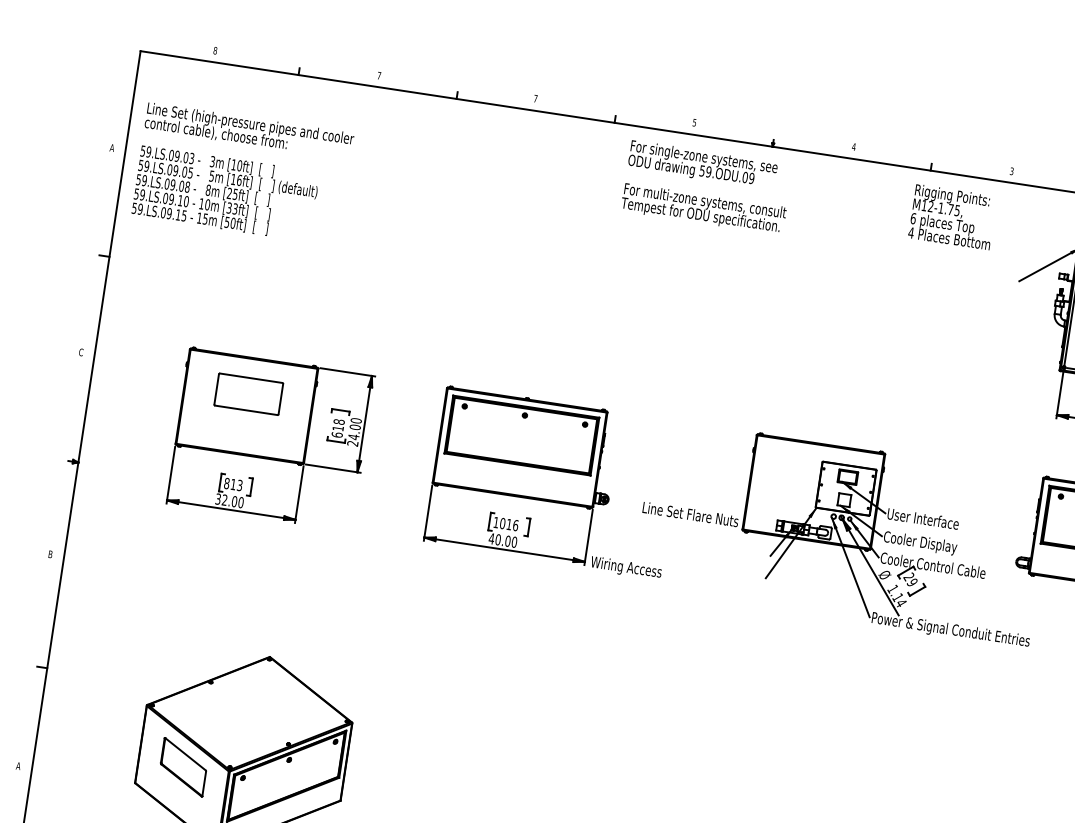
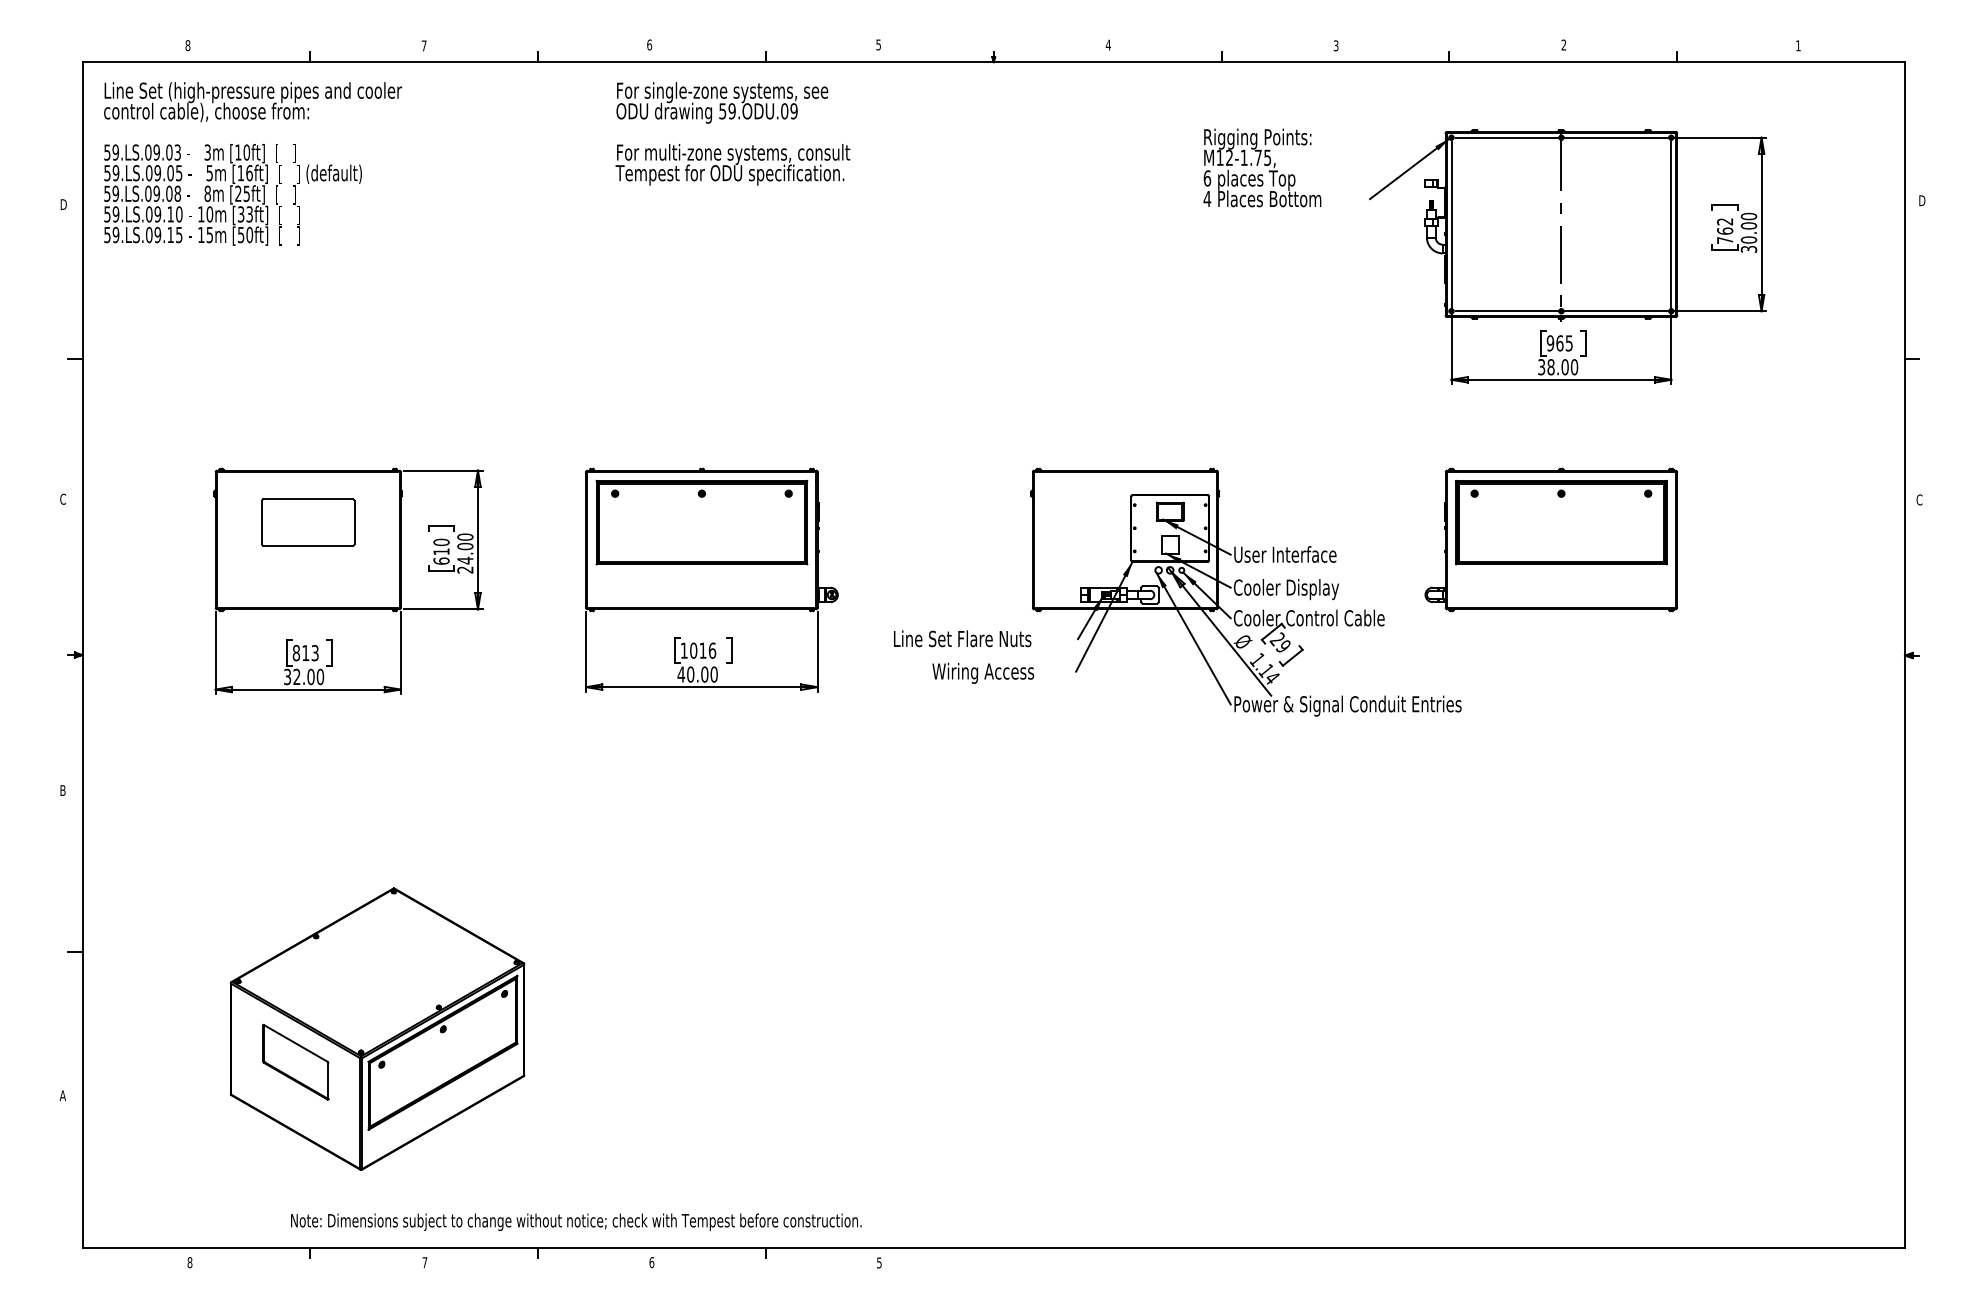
text: (535, 98) -> (649, 44), 7 -> 6
text: (112, 147) -> (63, 204), A -> D
text: (242, 173) -> (252, 163), moved
text: (706, 187) -> (732, 133), moved
text: (952, 216) -> (1262, 167), moved
text: (339, 422) -> (441, 542), 618 -> 610
text: (690, 514) -> (962, 638), moved
text: (626, 568) -> (983, 673), moved

